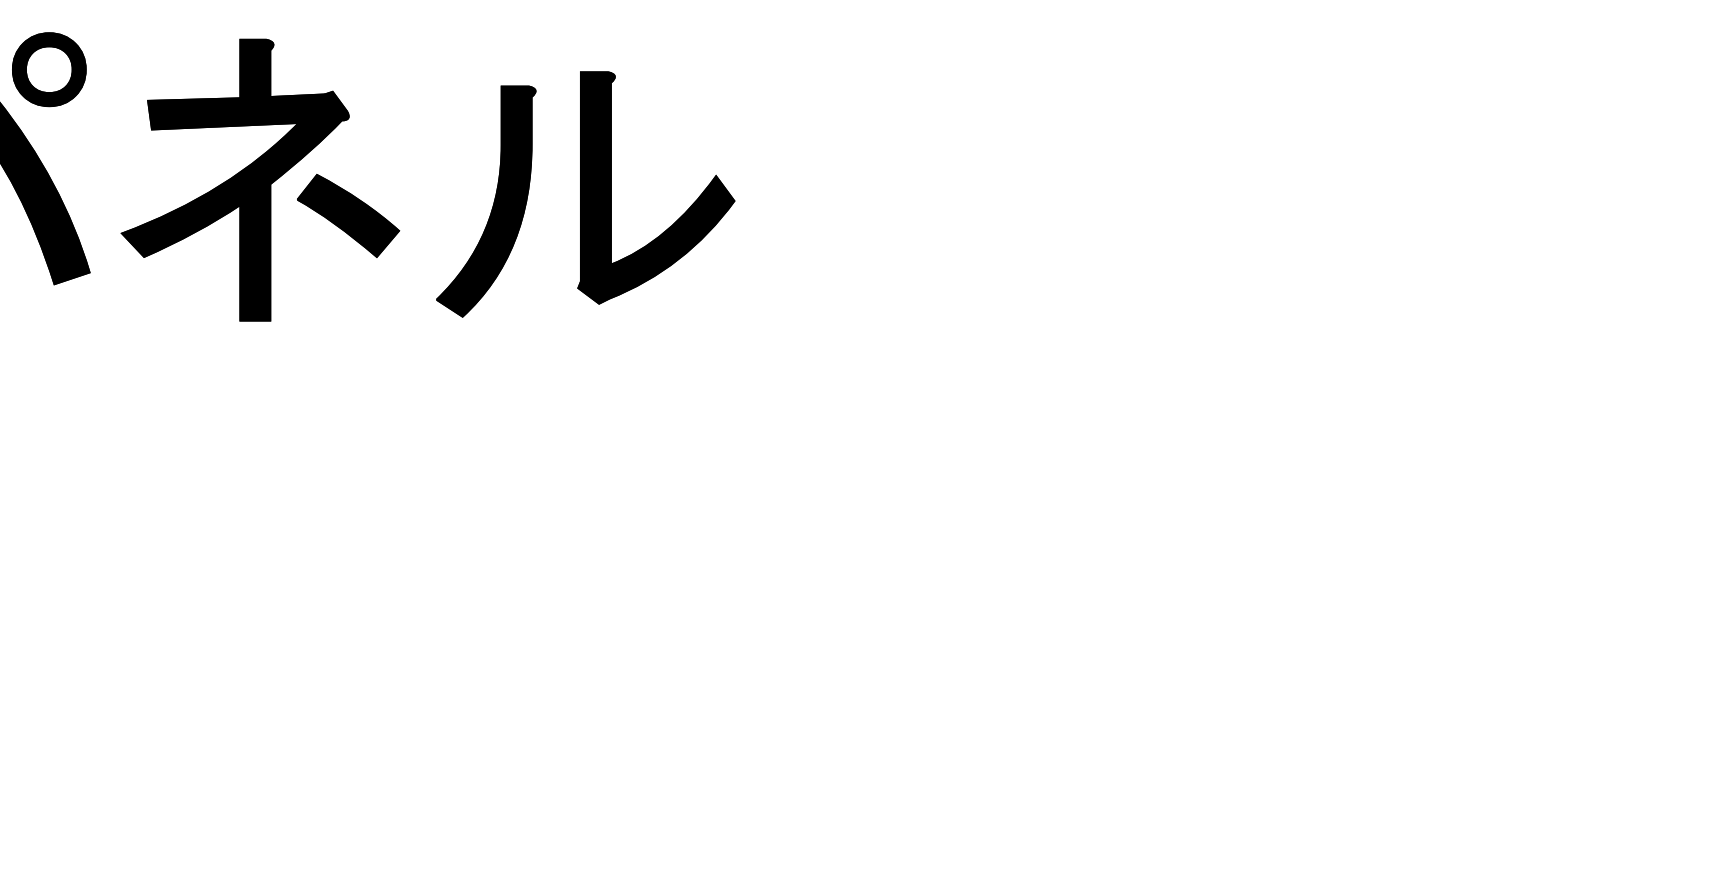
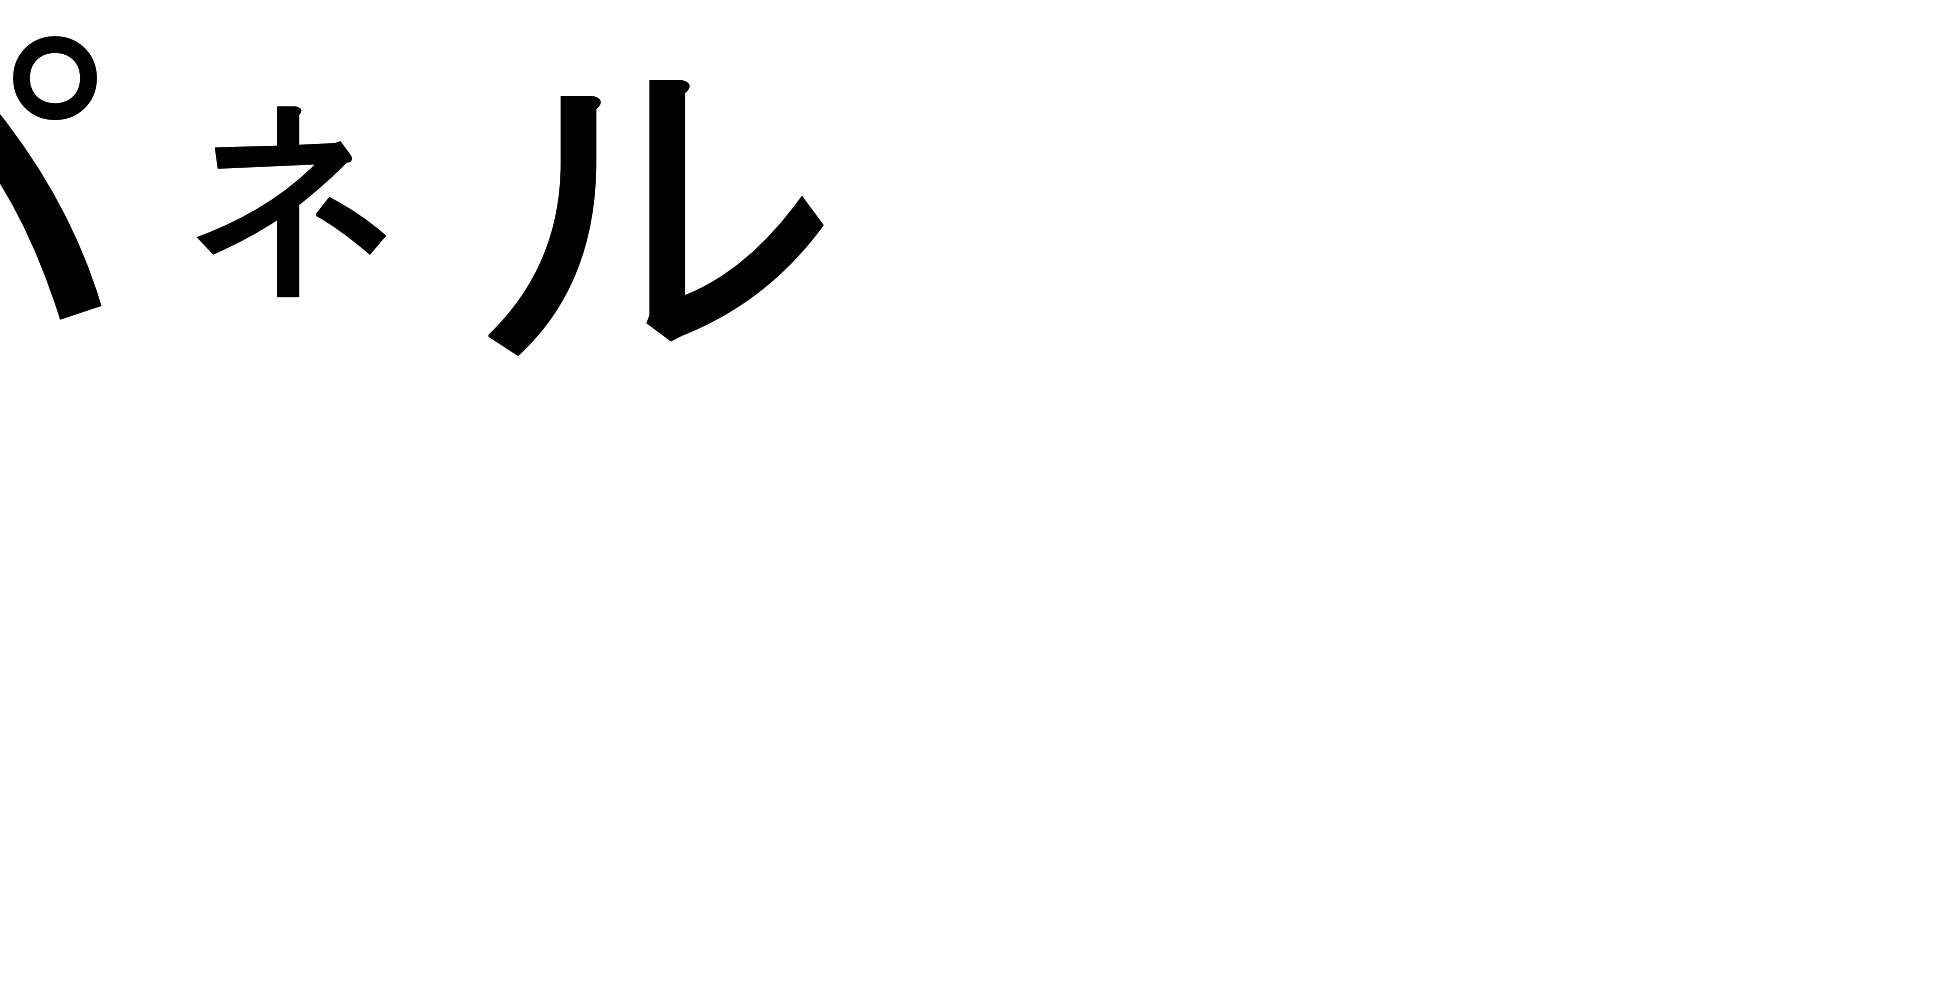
part: (260, 179) -> (291, 201), size x0.6

